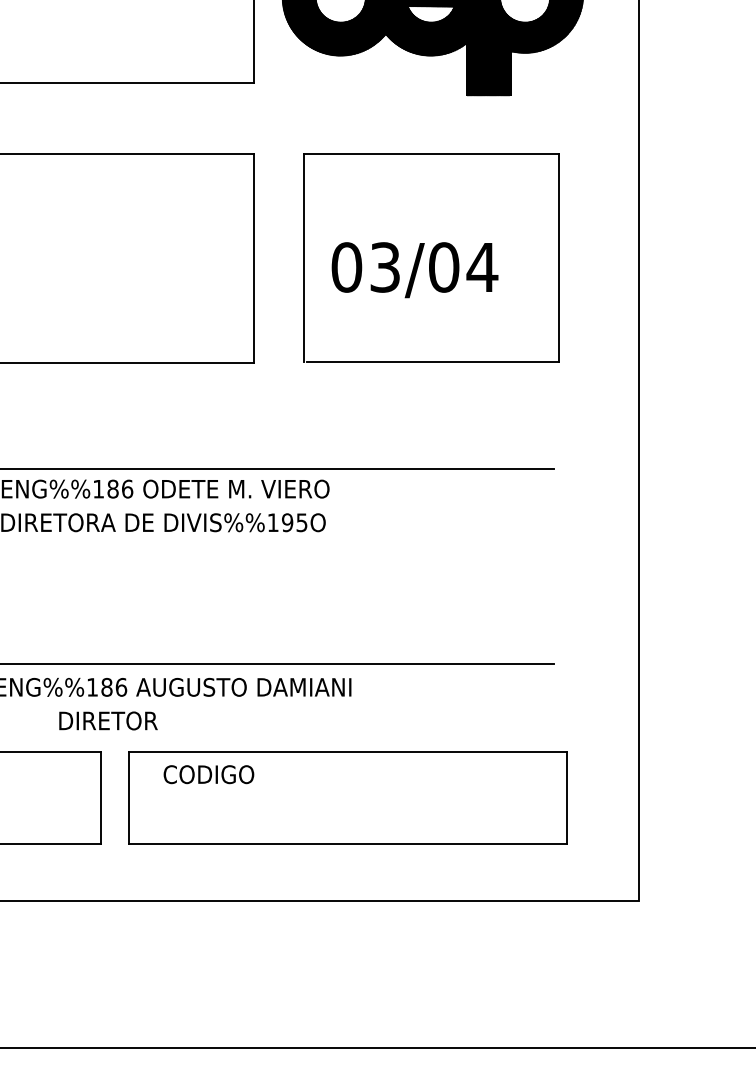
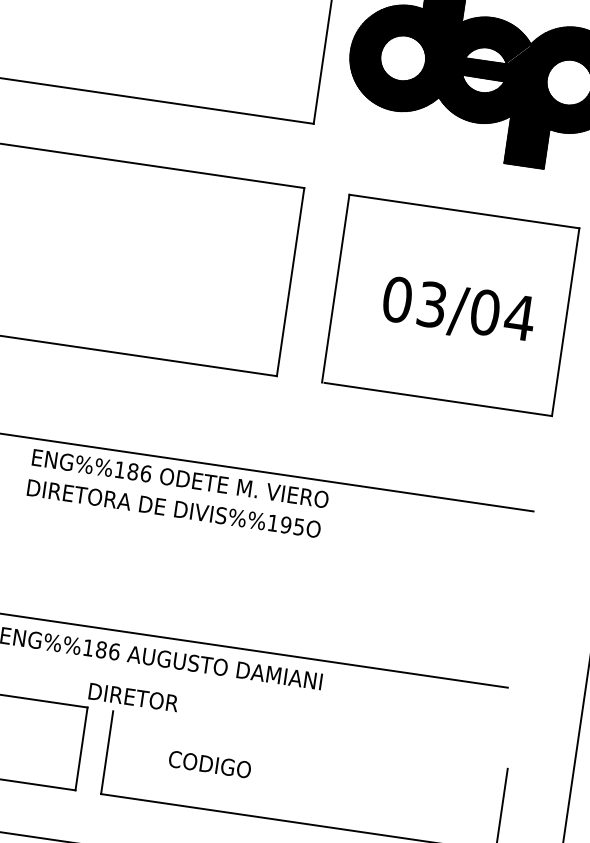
text: (414, 270) -> (458, 311), moved
text: (108, 720) -> (133, 697), moved
line: (347, 752) -> (309, 740), removed
text: (208, 774) -> (209, 764), moved

